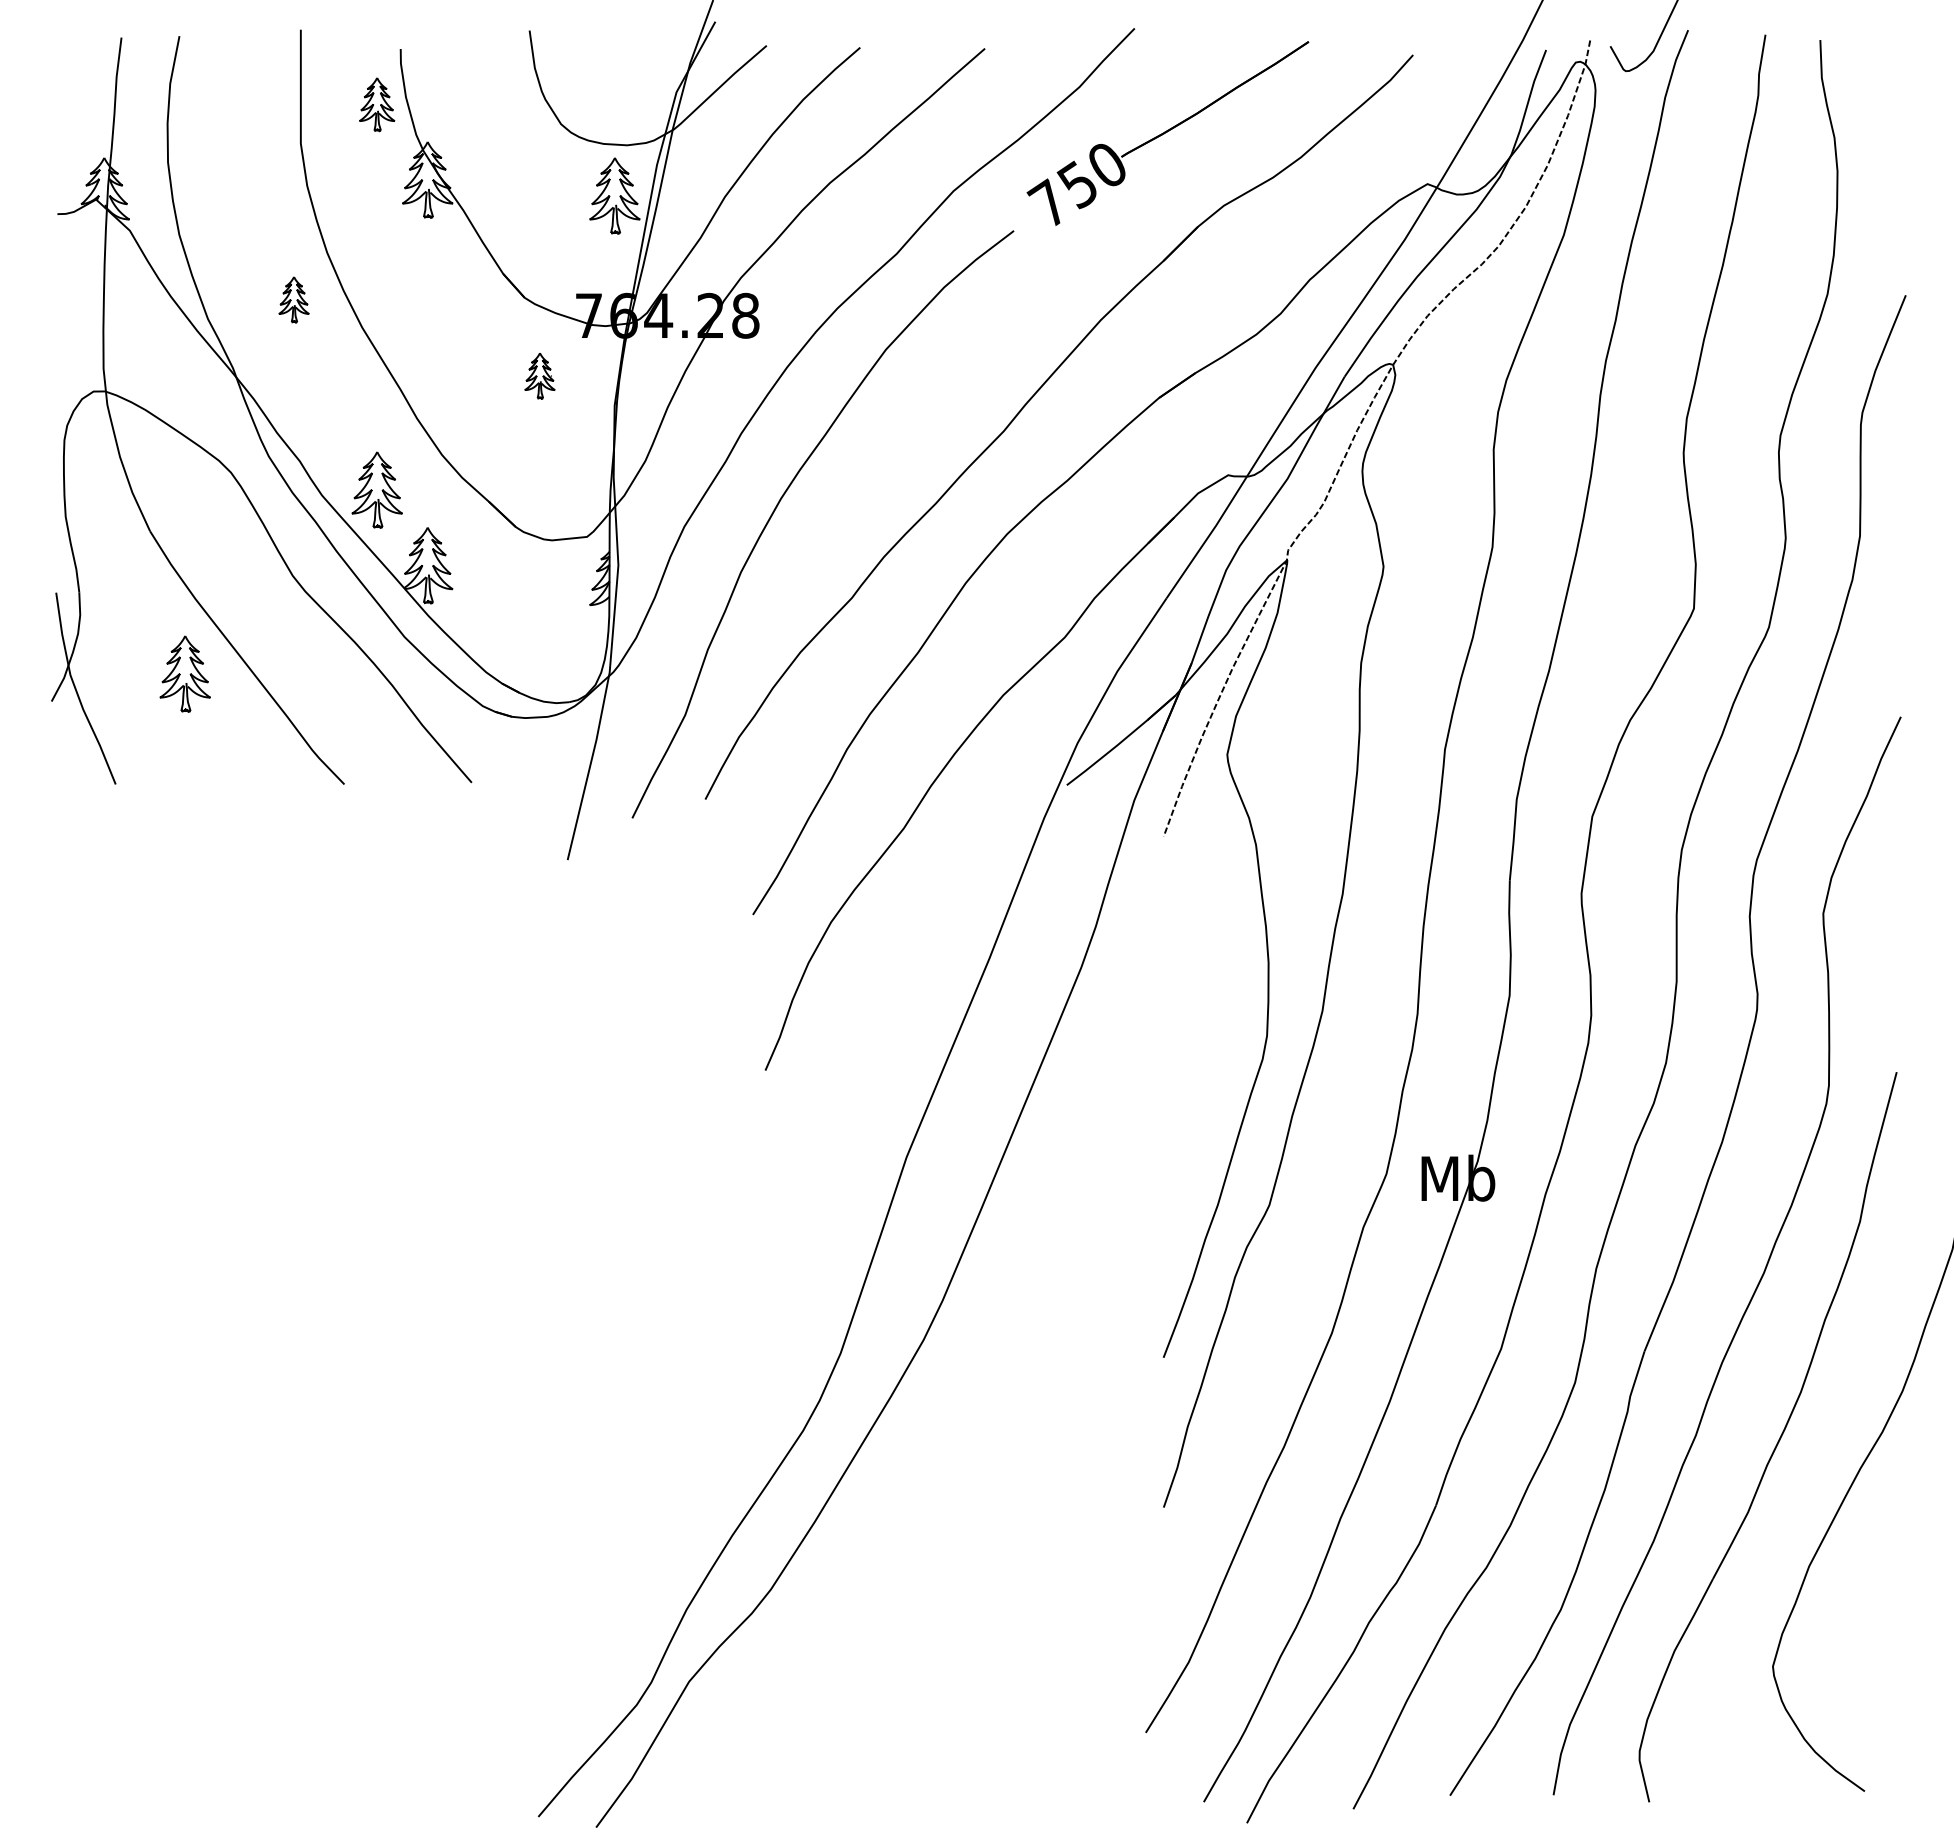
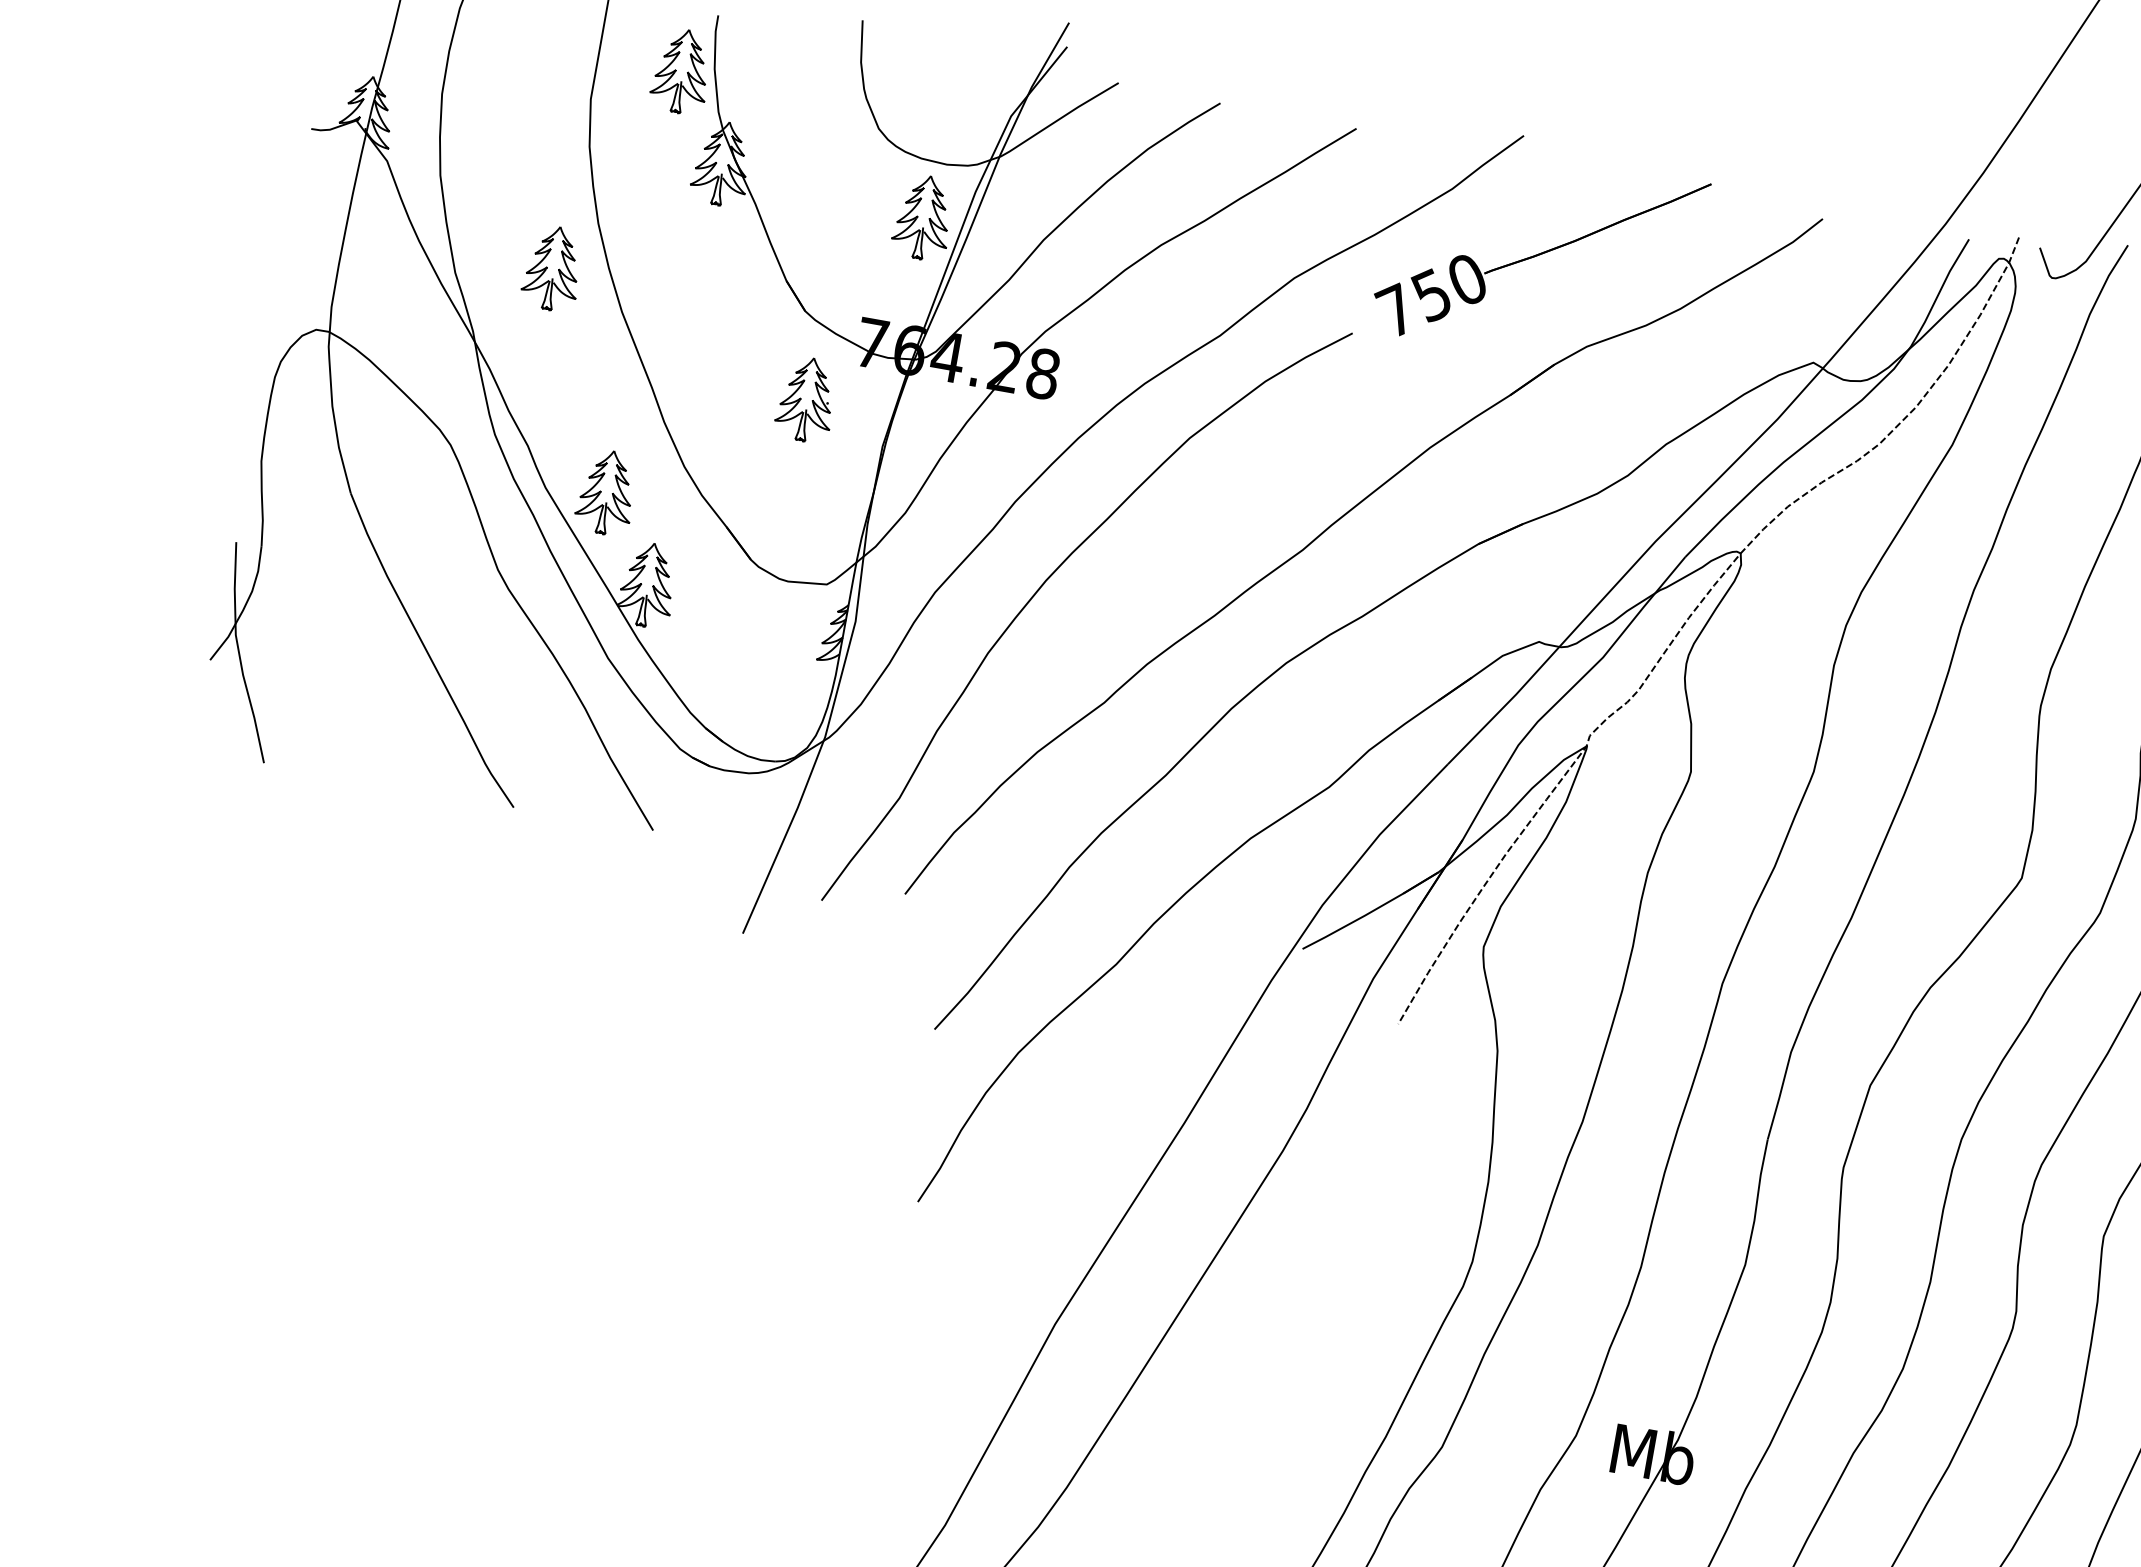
part: (376, 104) -> (681, 71), size x1.43
part: (293, 299) -> (552, 268), size x1.67
part: (539, 375) -> (806, 398), size x1.67
part: (184, 673) -> (360, 655), removed

